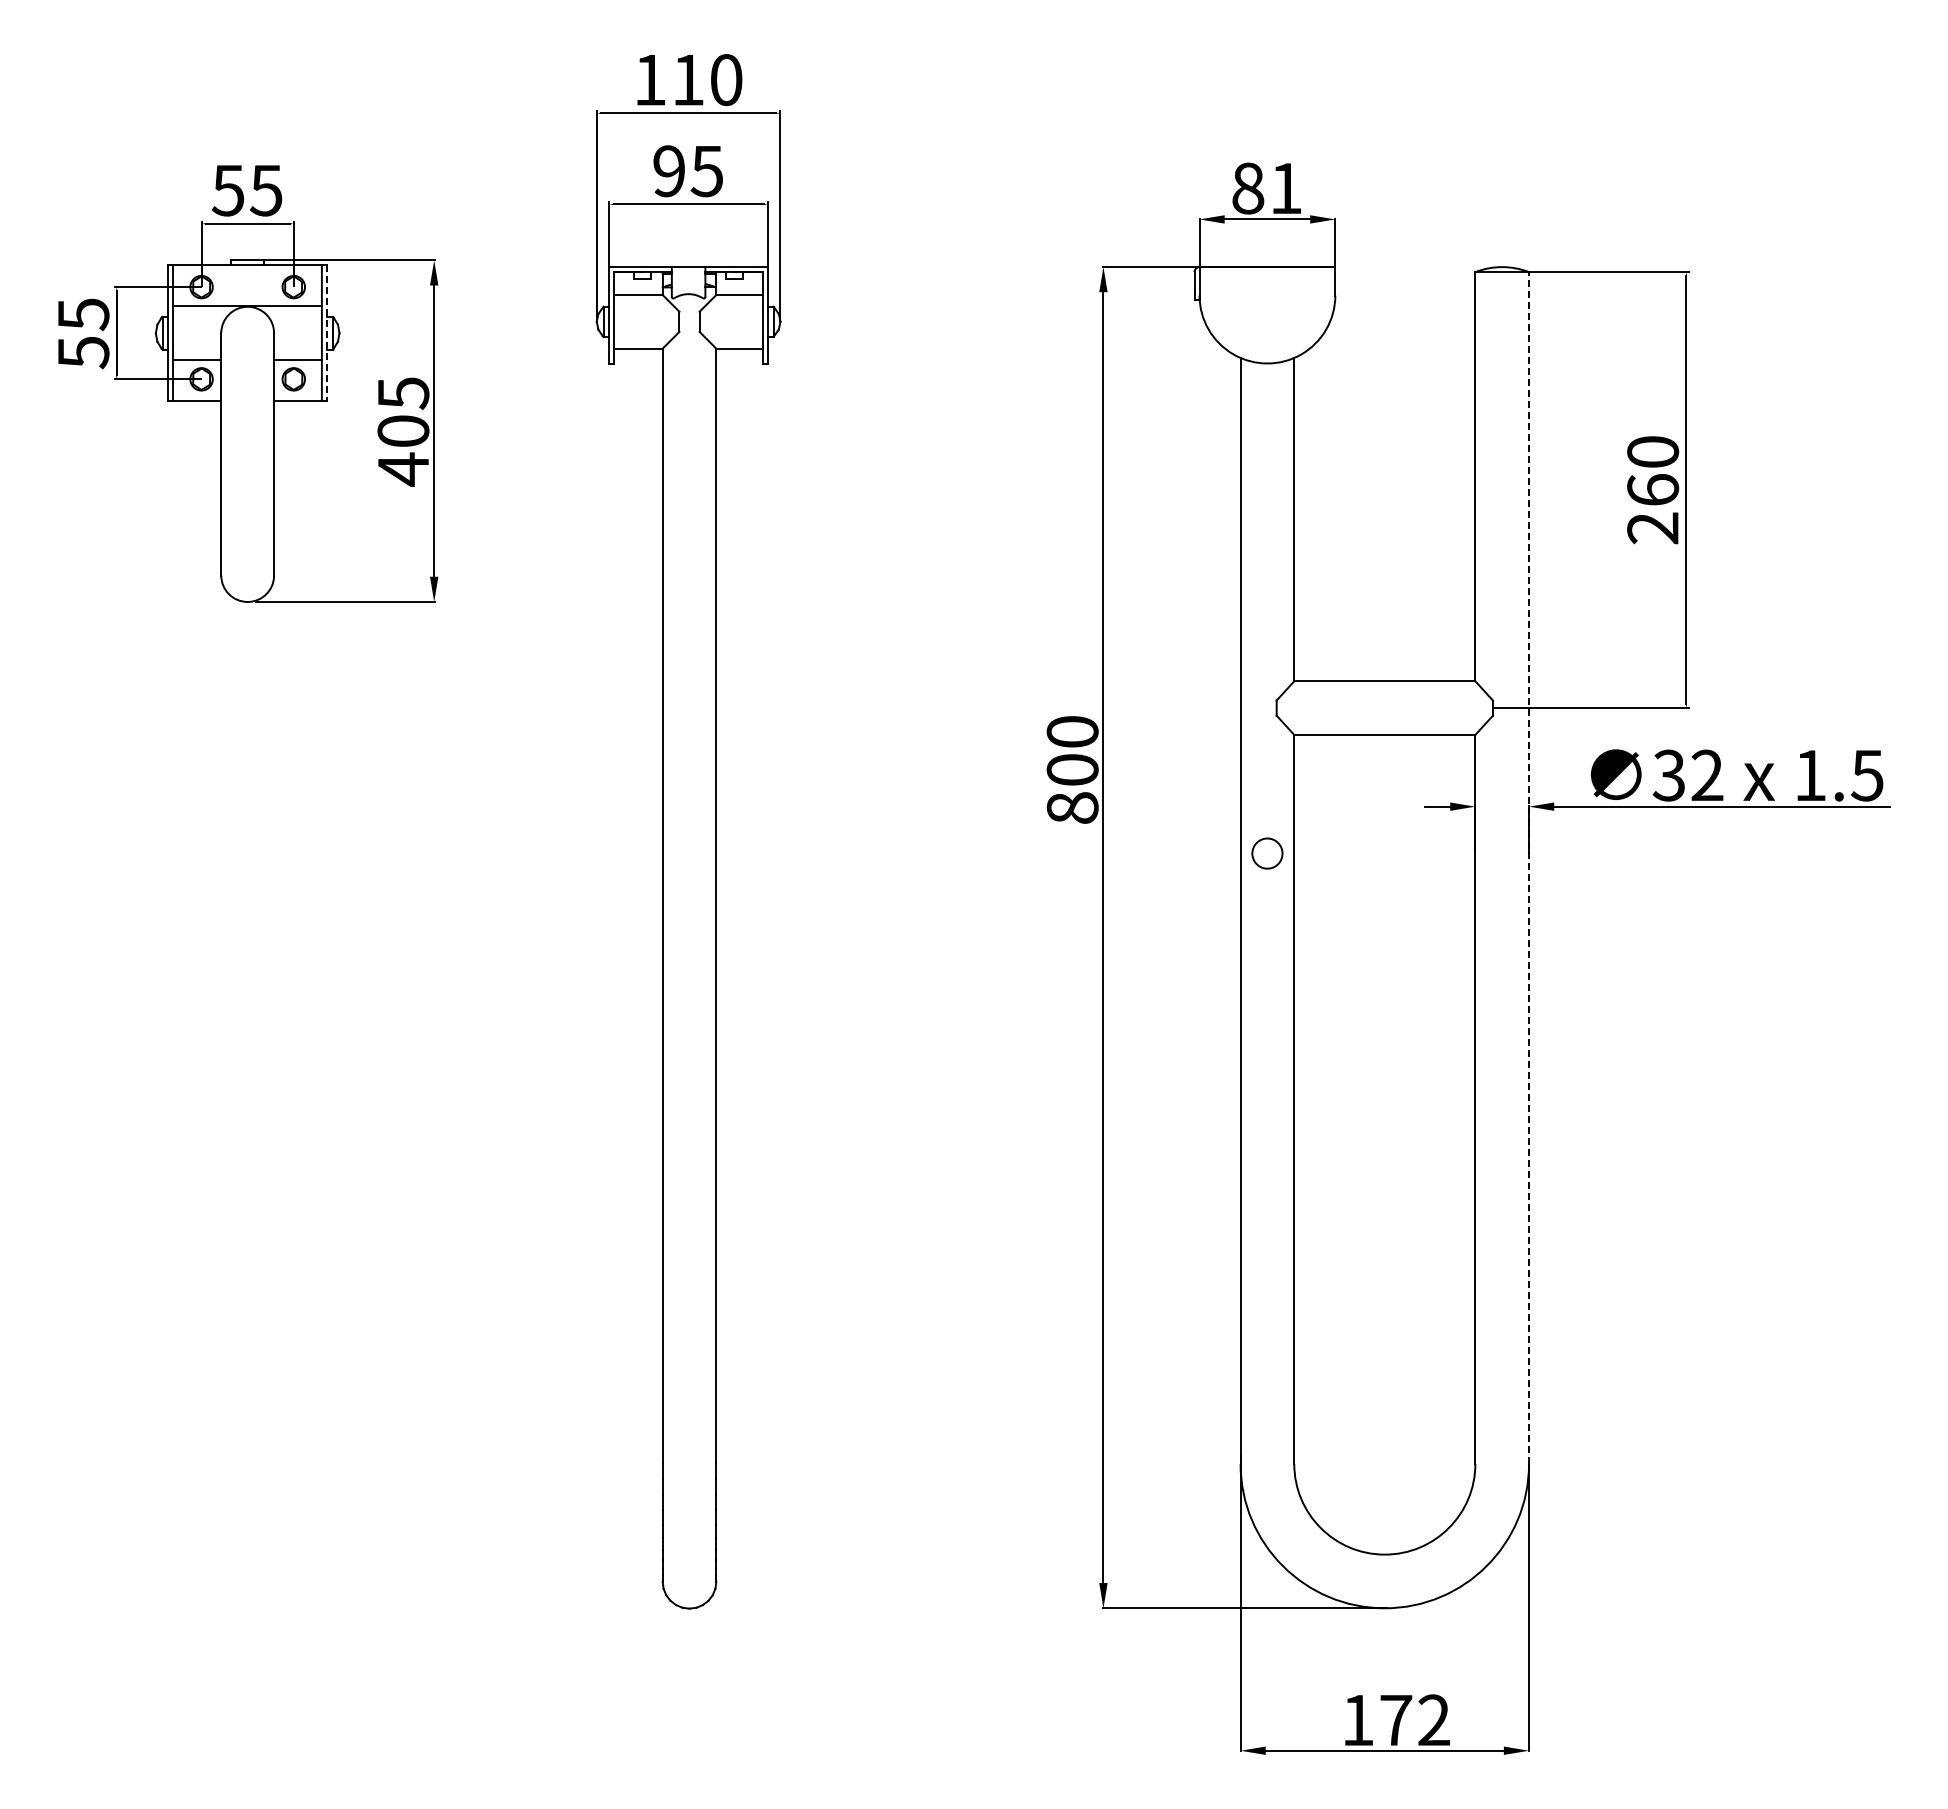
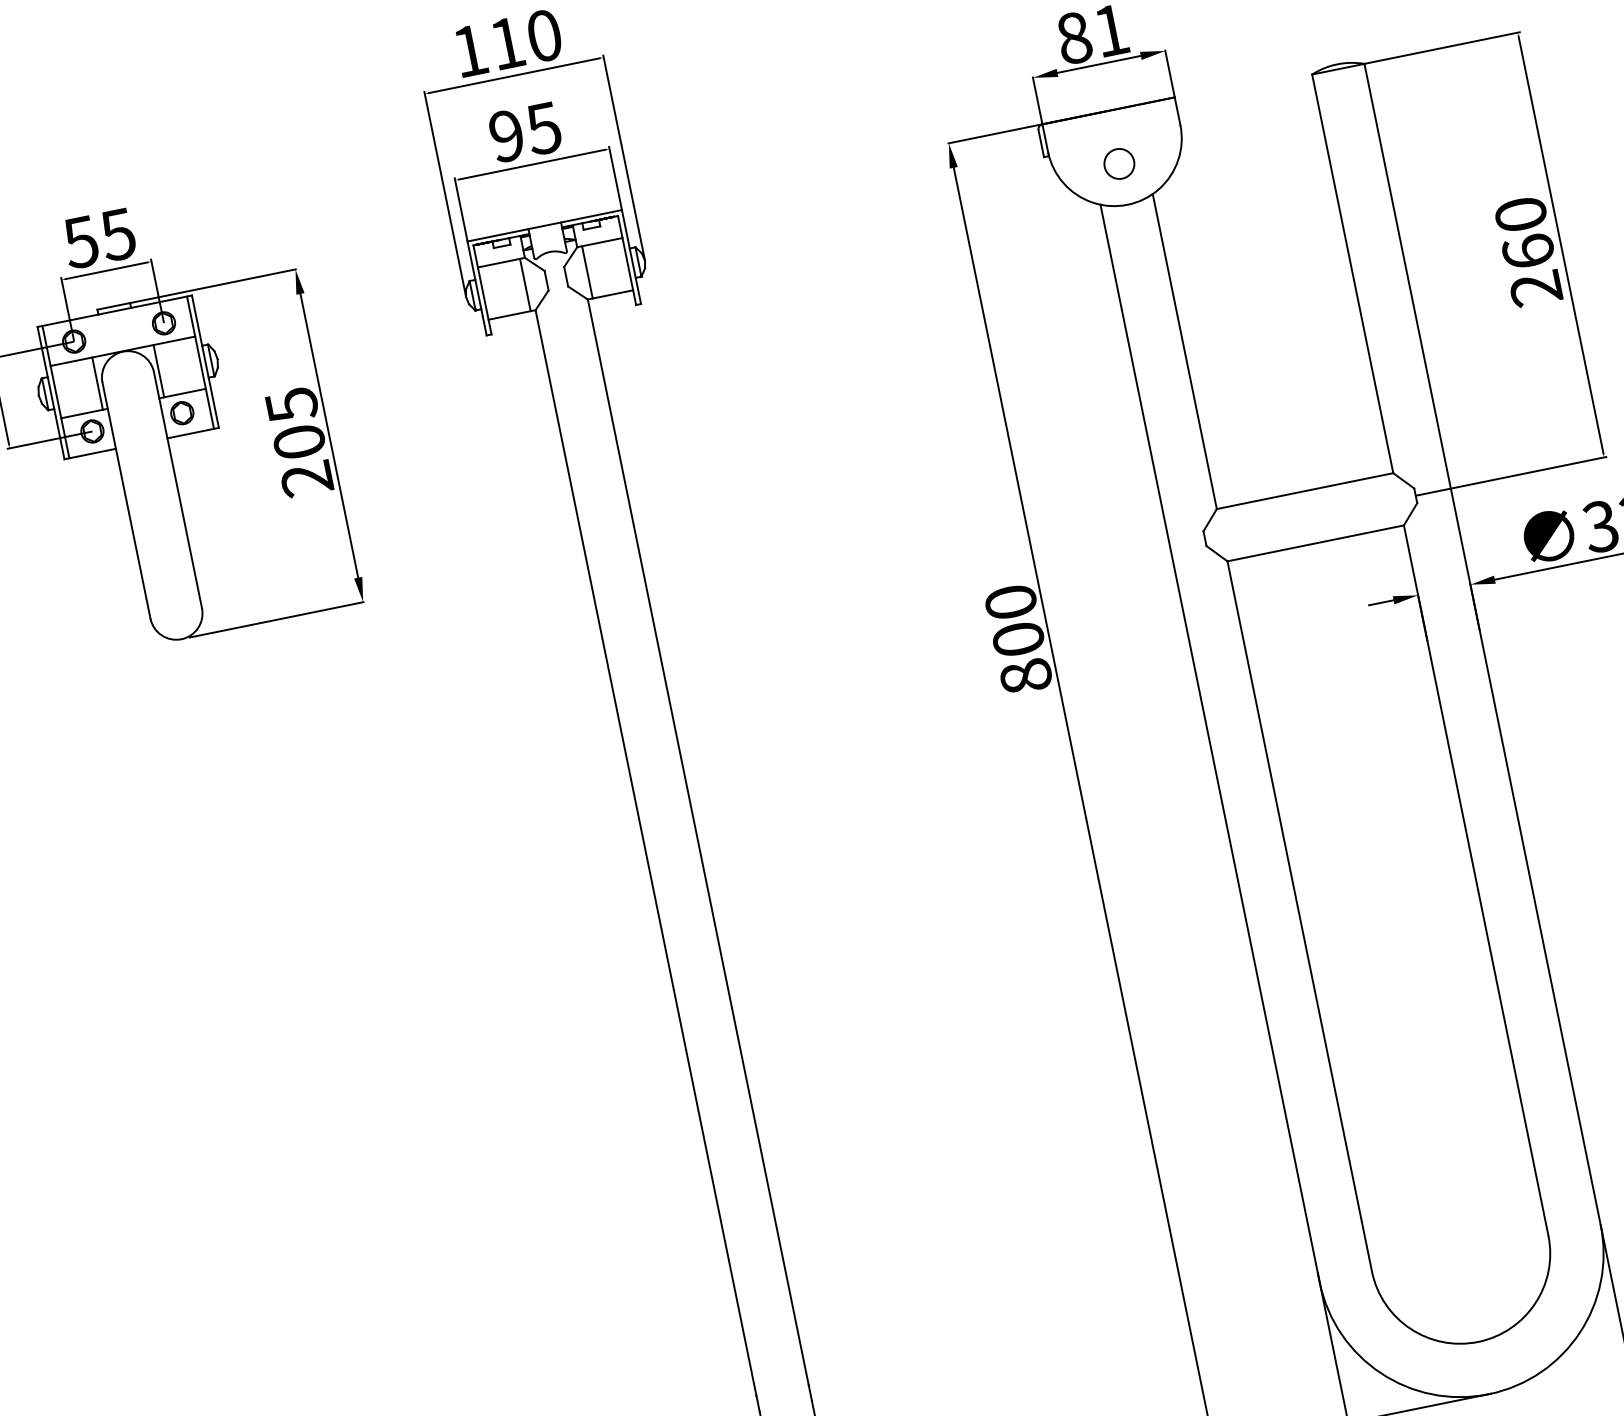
line: (657, 321) -> (525, 284), added
line: (721, 321) -> (587, 272), added
line: (216, 333) -> (97, 383), added
line: (279, 333) -> (159, 371), added
line: (326, 333) -> (205, 362), dashed -> solid
text: (402, 469) -> (306, 479), 405 -> 205
circle: (1267, 853) -> (1119, 163), moved
line: (1529, 868) -> (1483, 644), dashed -> solid

